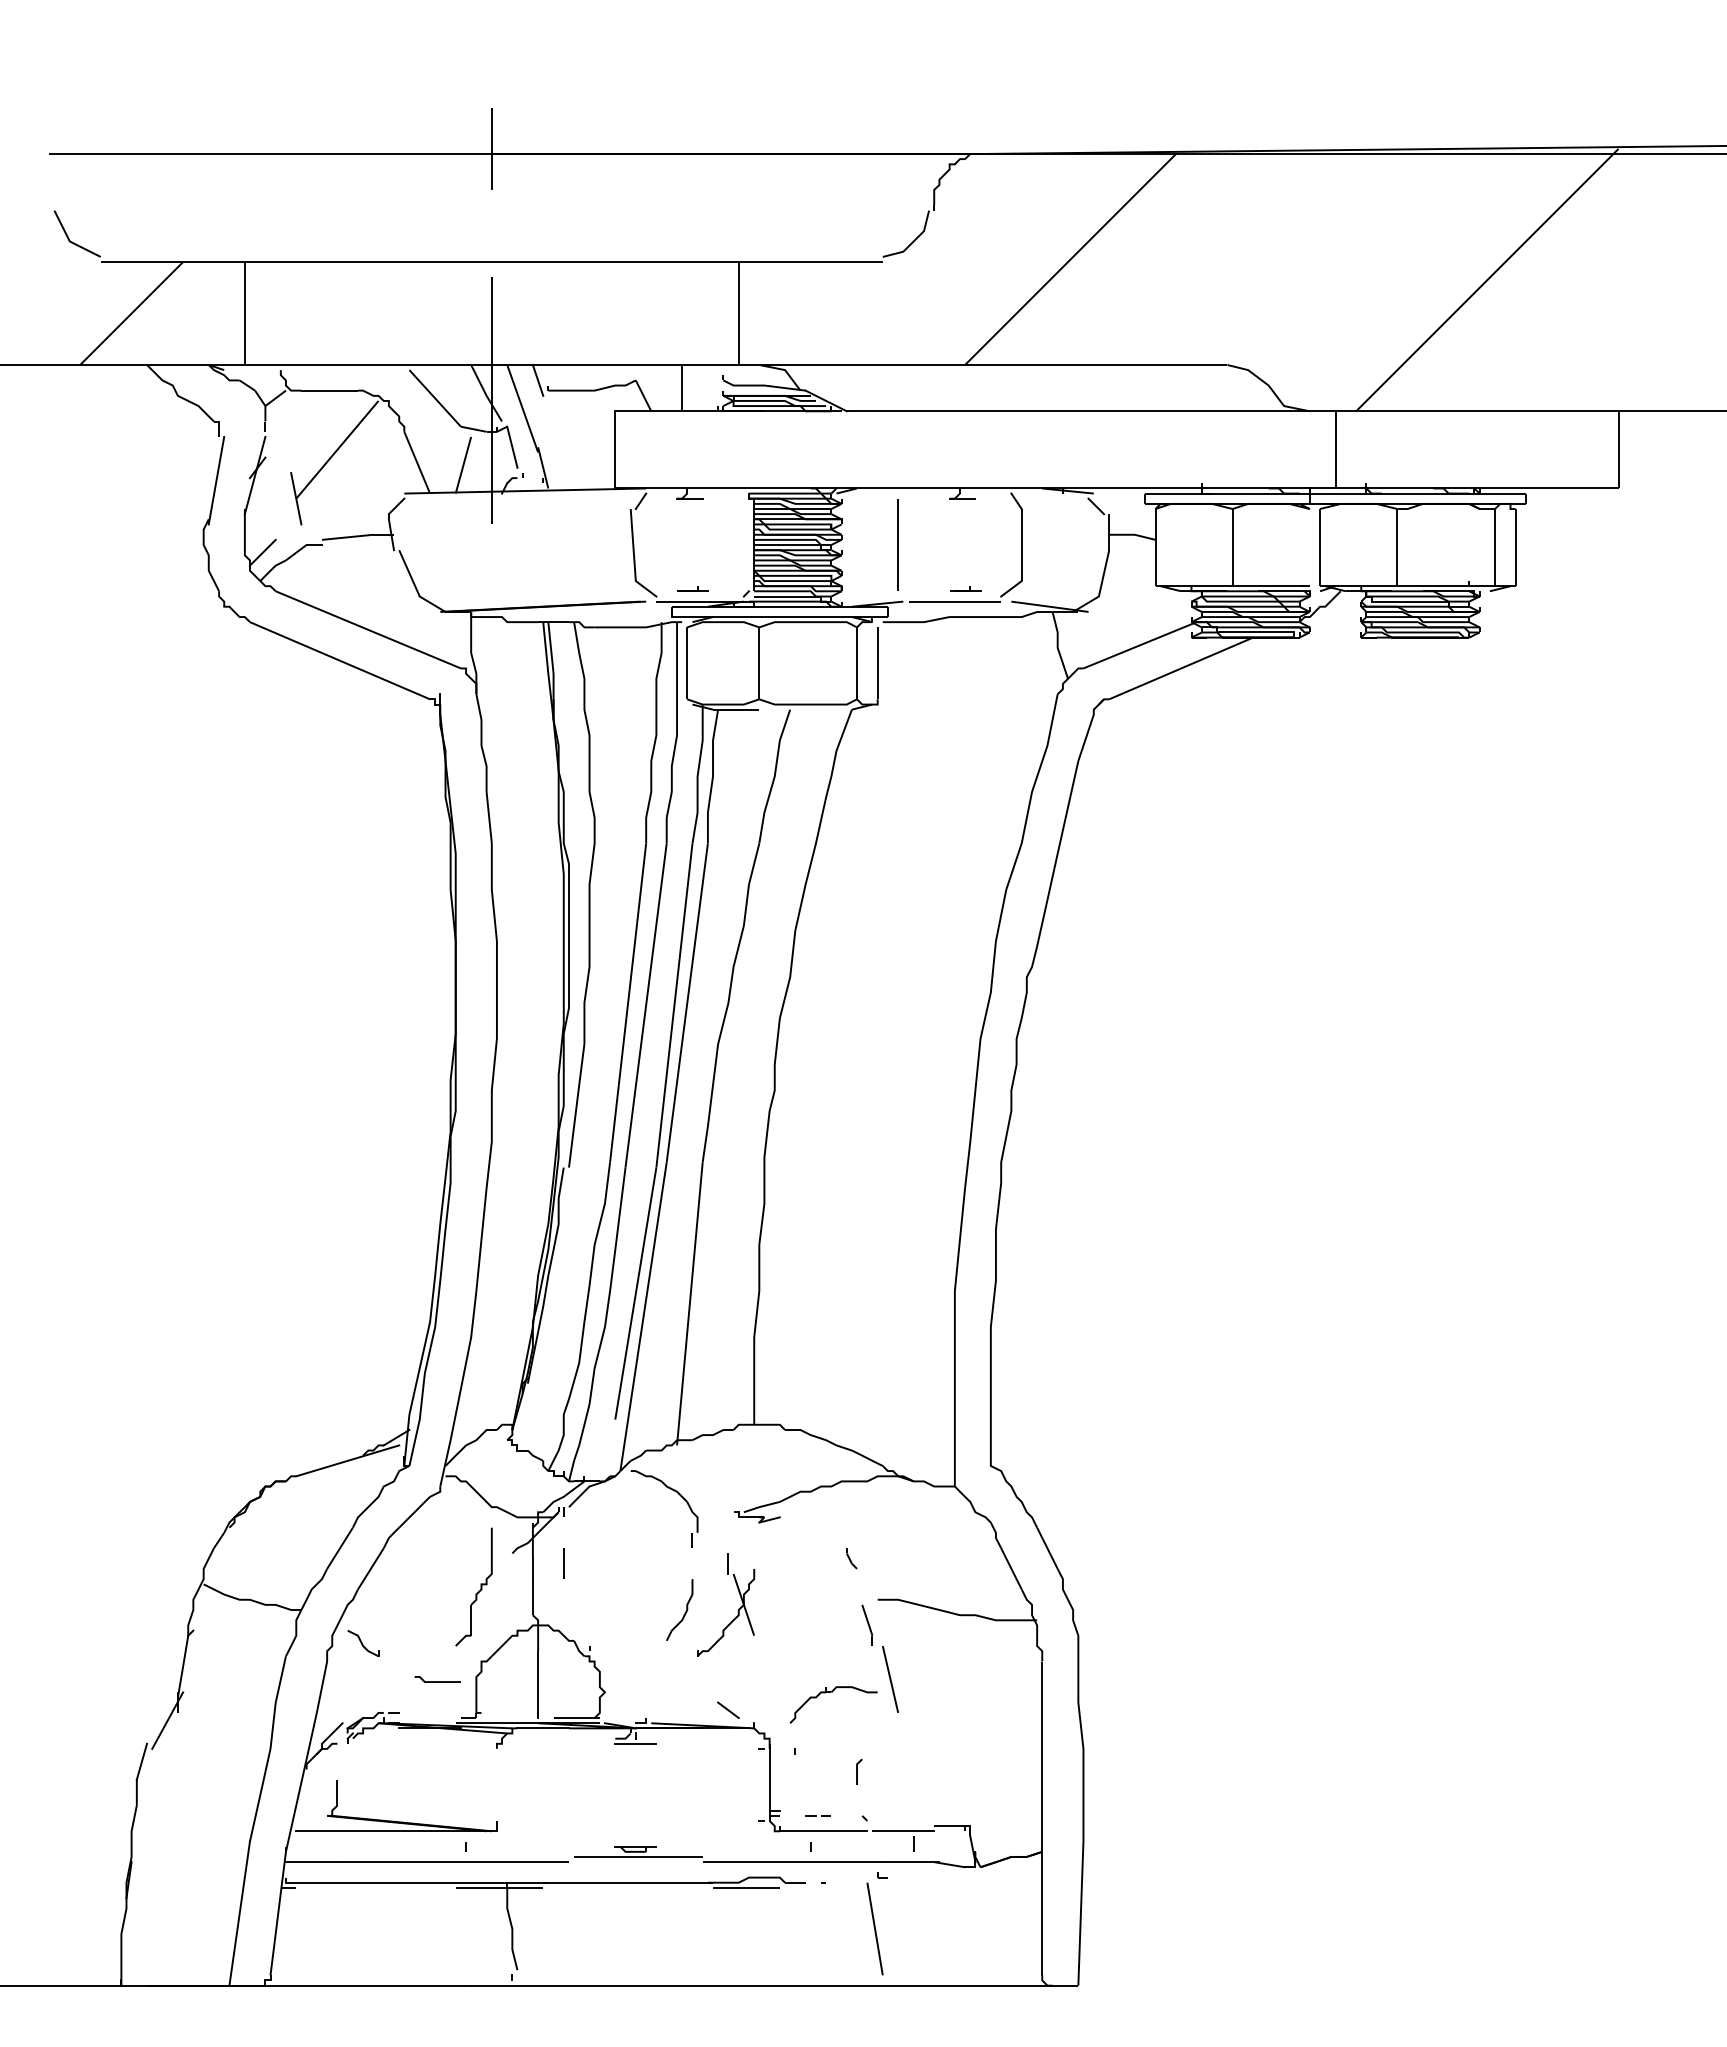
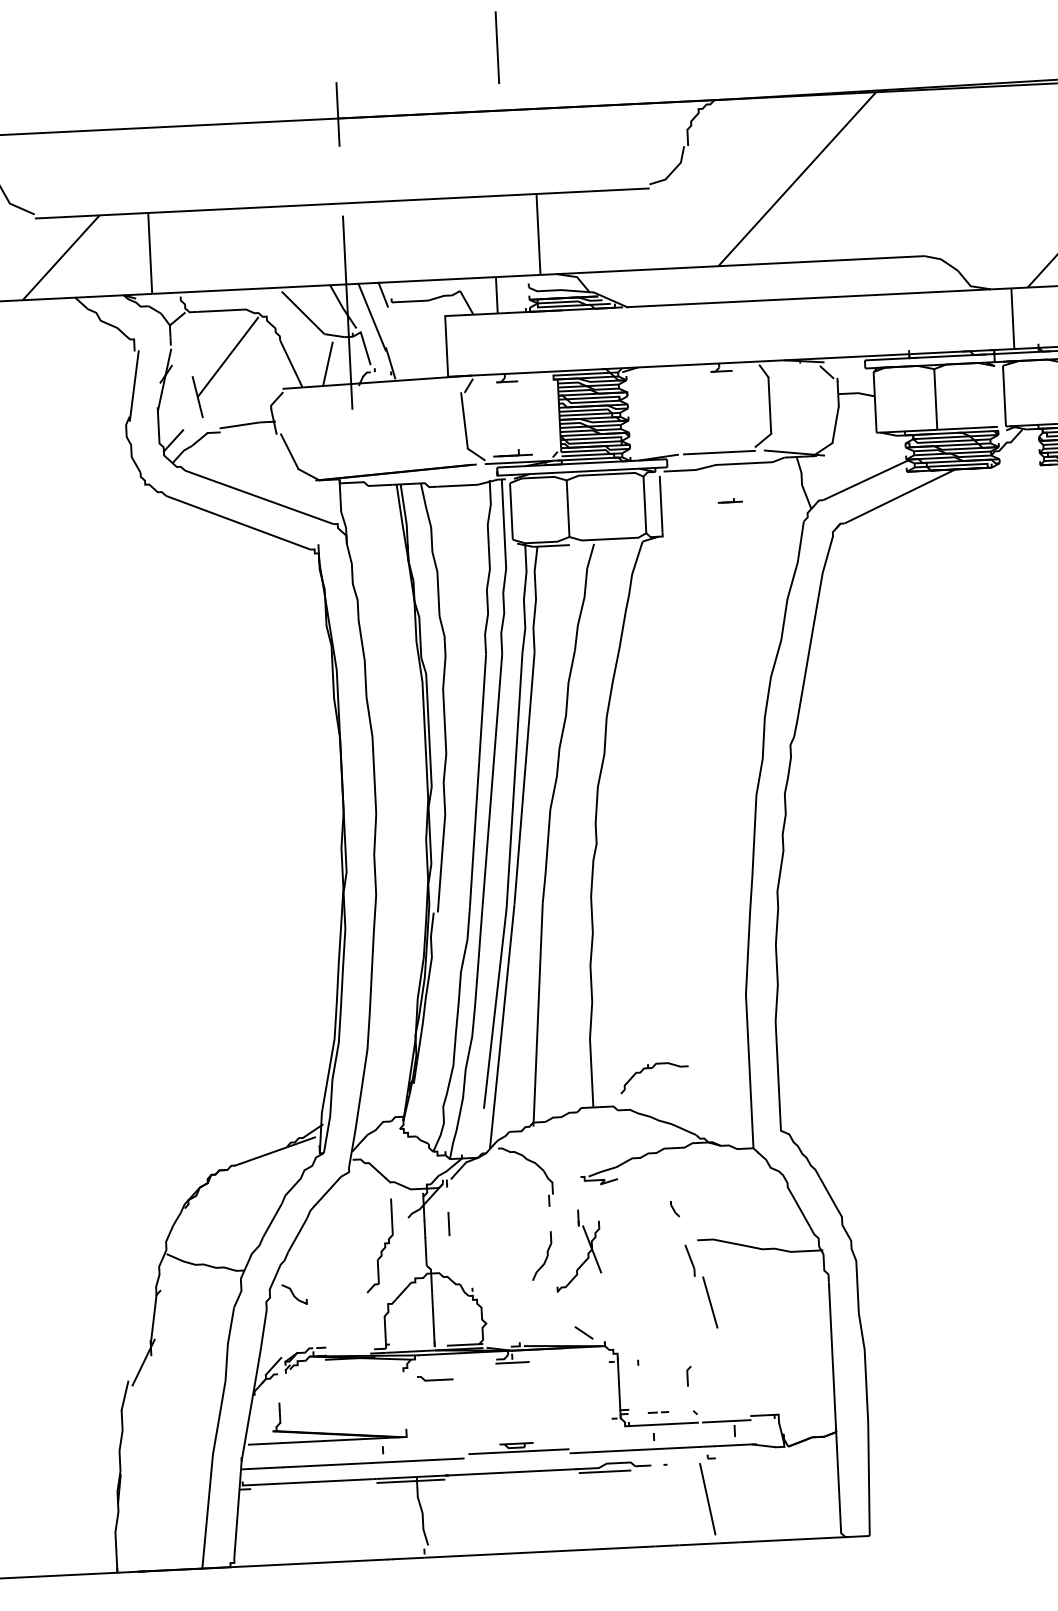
line: (897, 544) -> (496, 47), moved
part: (692, 588) -> (512, 452), size x1.6
part: (965, 588) -> (730, 500), moved
curve: (437, 1681) -> (435, 1379), moved
part: (832, 1692) -> (653, 1068), moved

